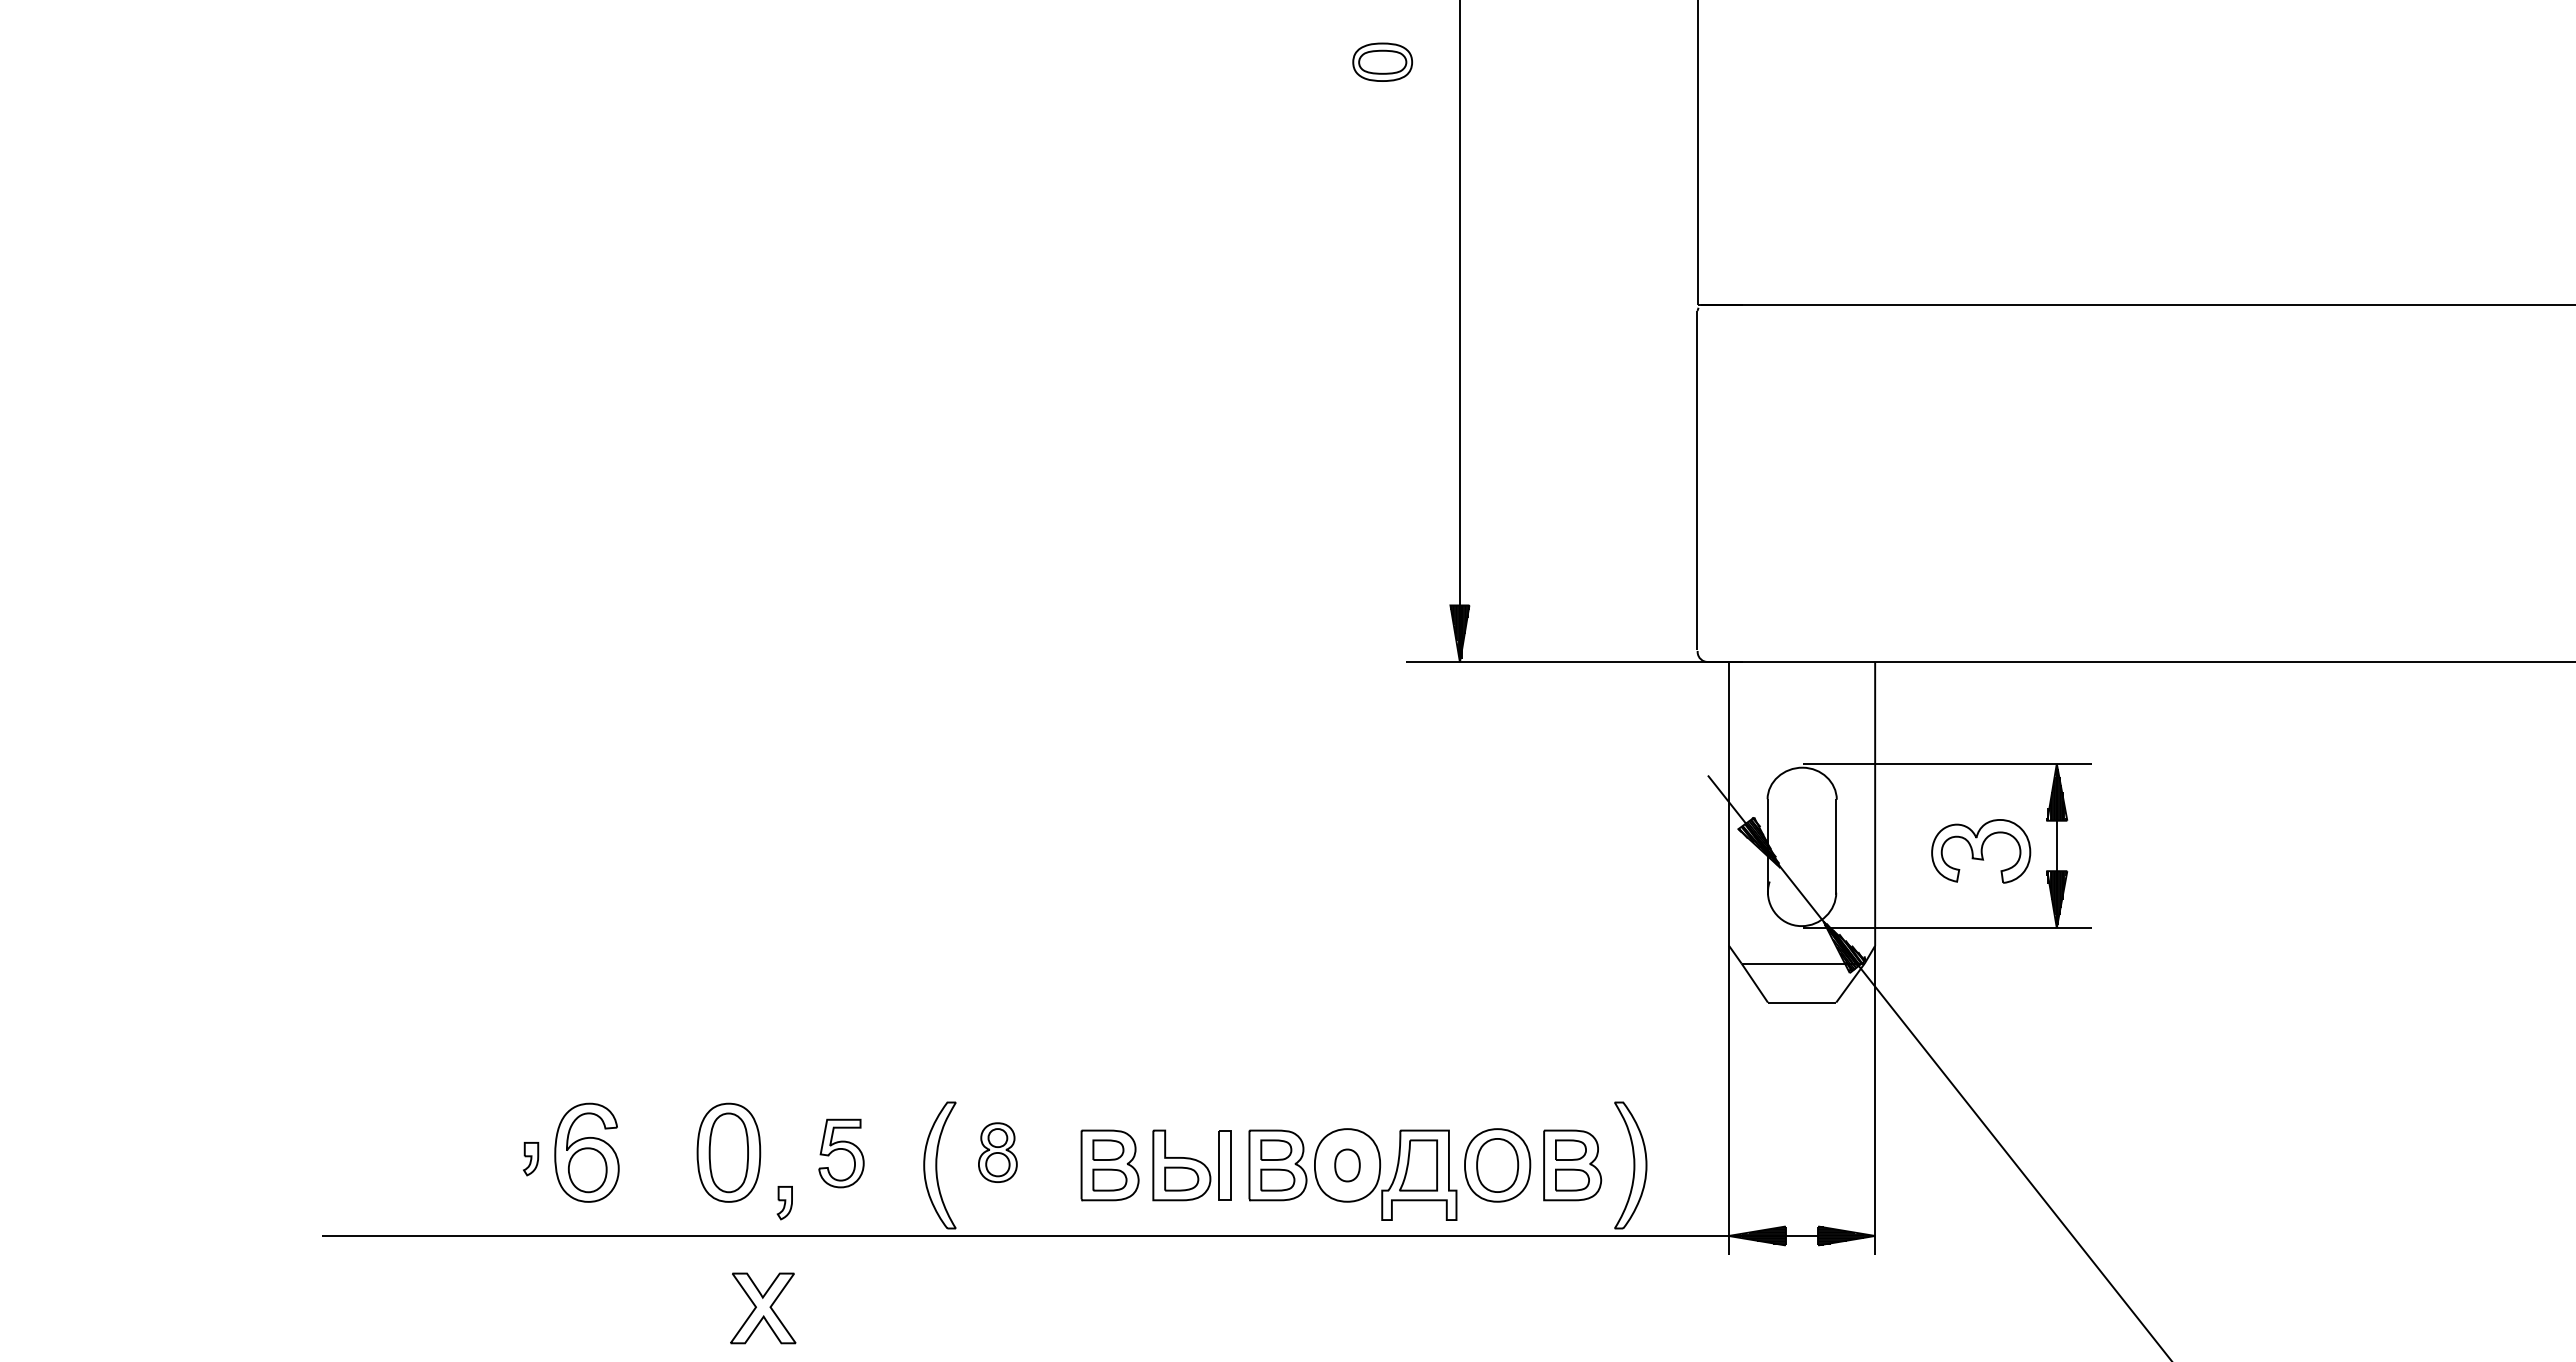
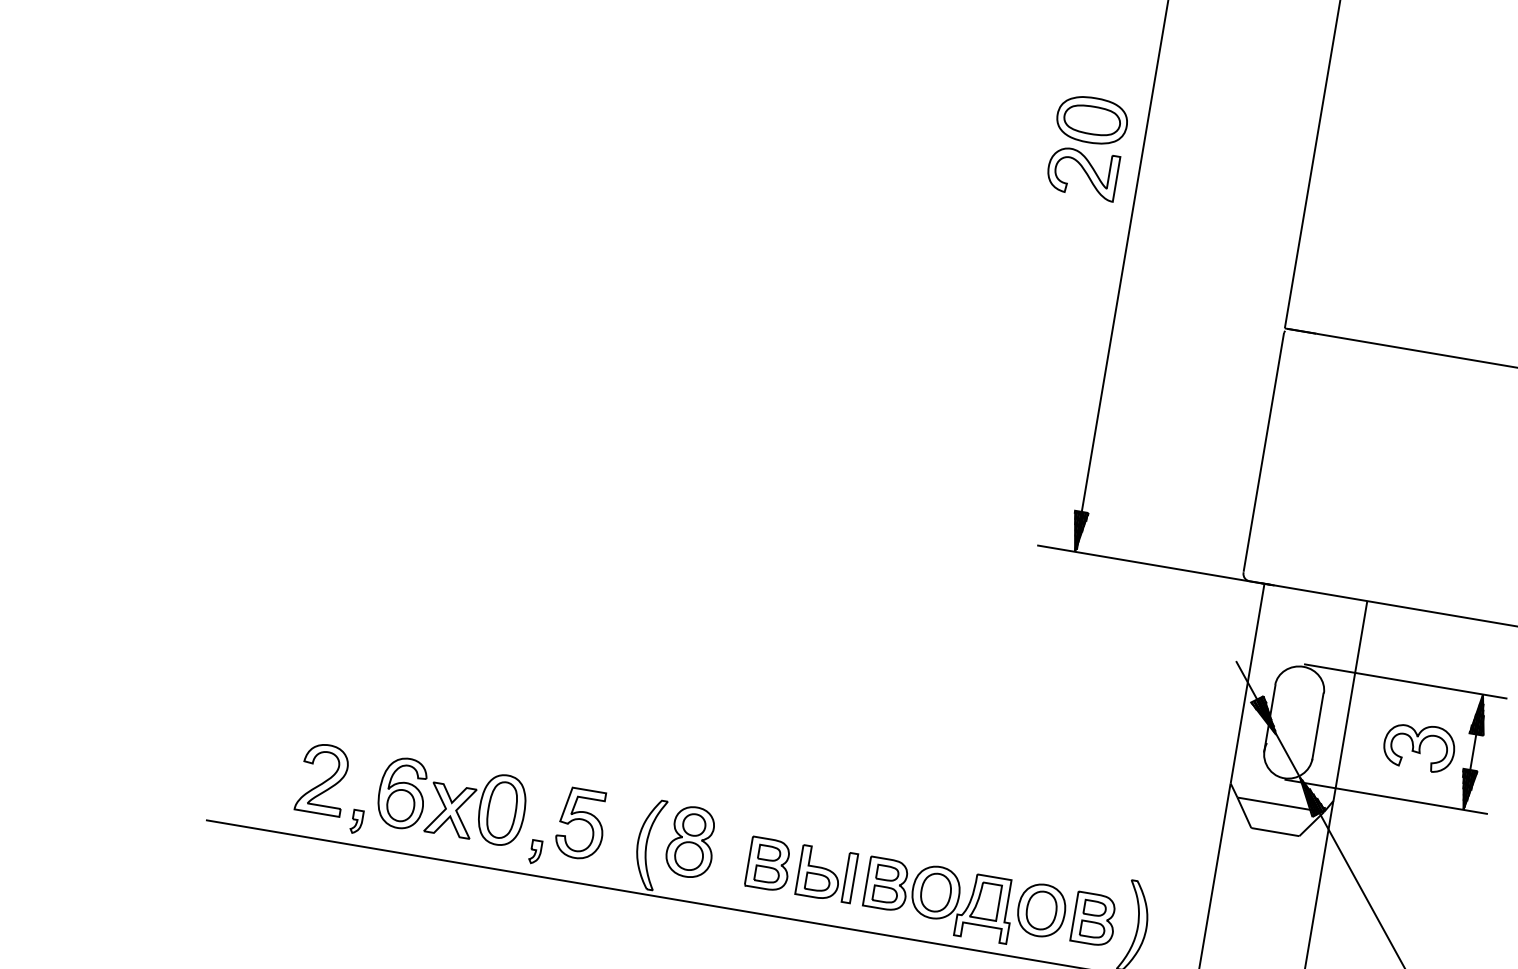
part: (1382, 62) -> (1091, 120), size x1.67
part: (1381, 137) -> (1082, 173), added
part: (473, 1151) -> (322, 778), added
part: (997, 1152) -> (691, 841), size x1.67
part: (841, 1153) -> (581, 823), size x1.43
part: (531, 1159) -> (357, 822), moved
part: (1347, 1165) -> (936, 892), size x1.67
part: (763, 1308) -> (451, 810), moved

